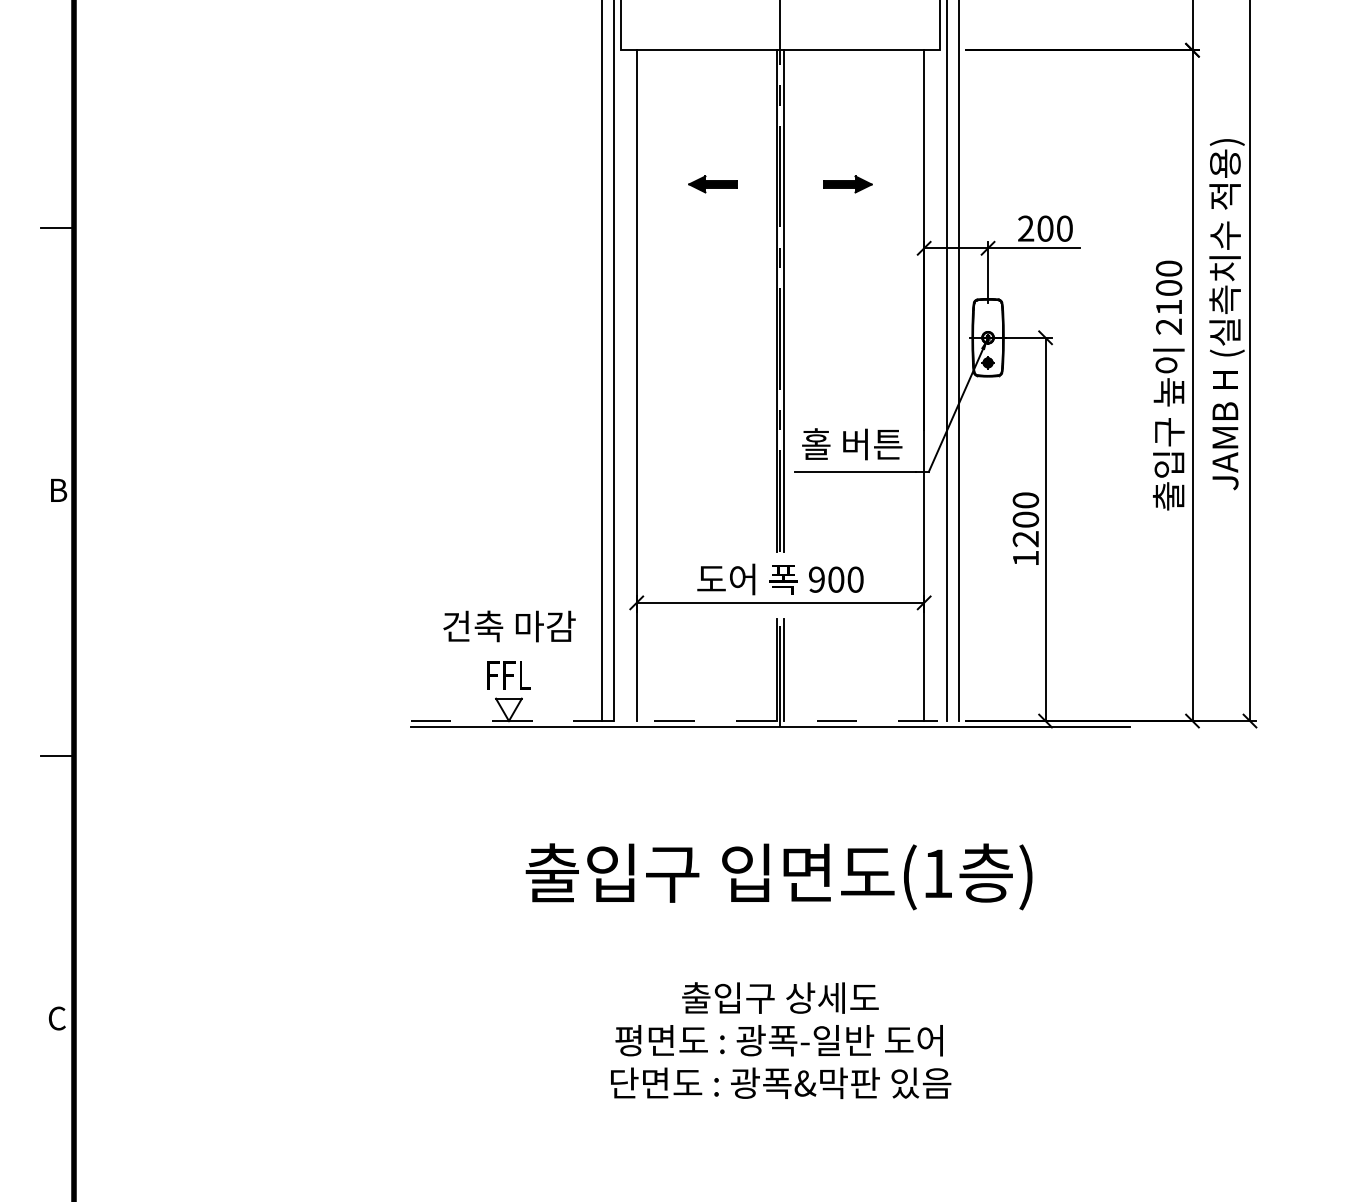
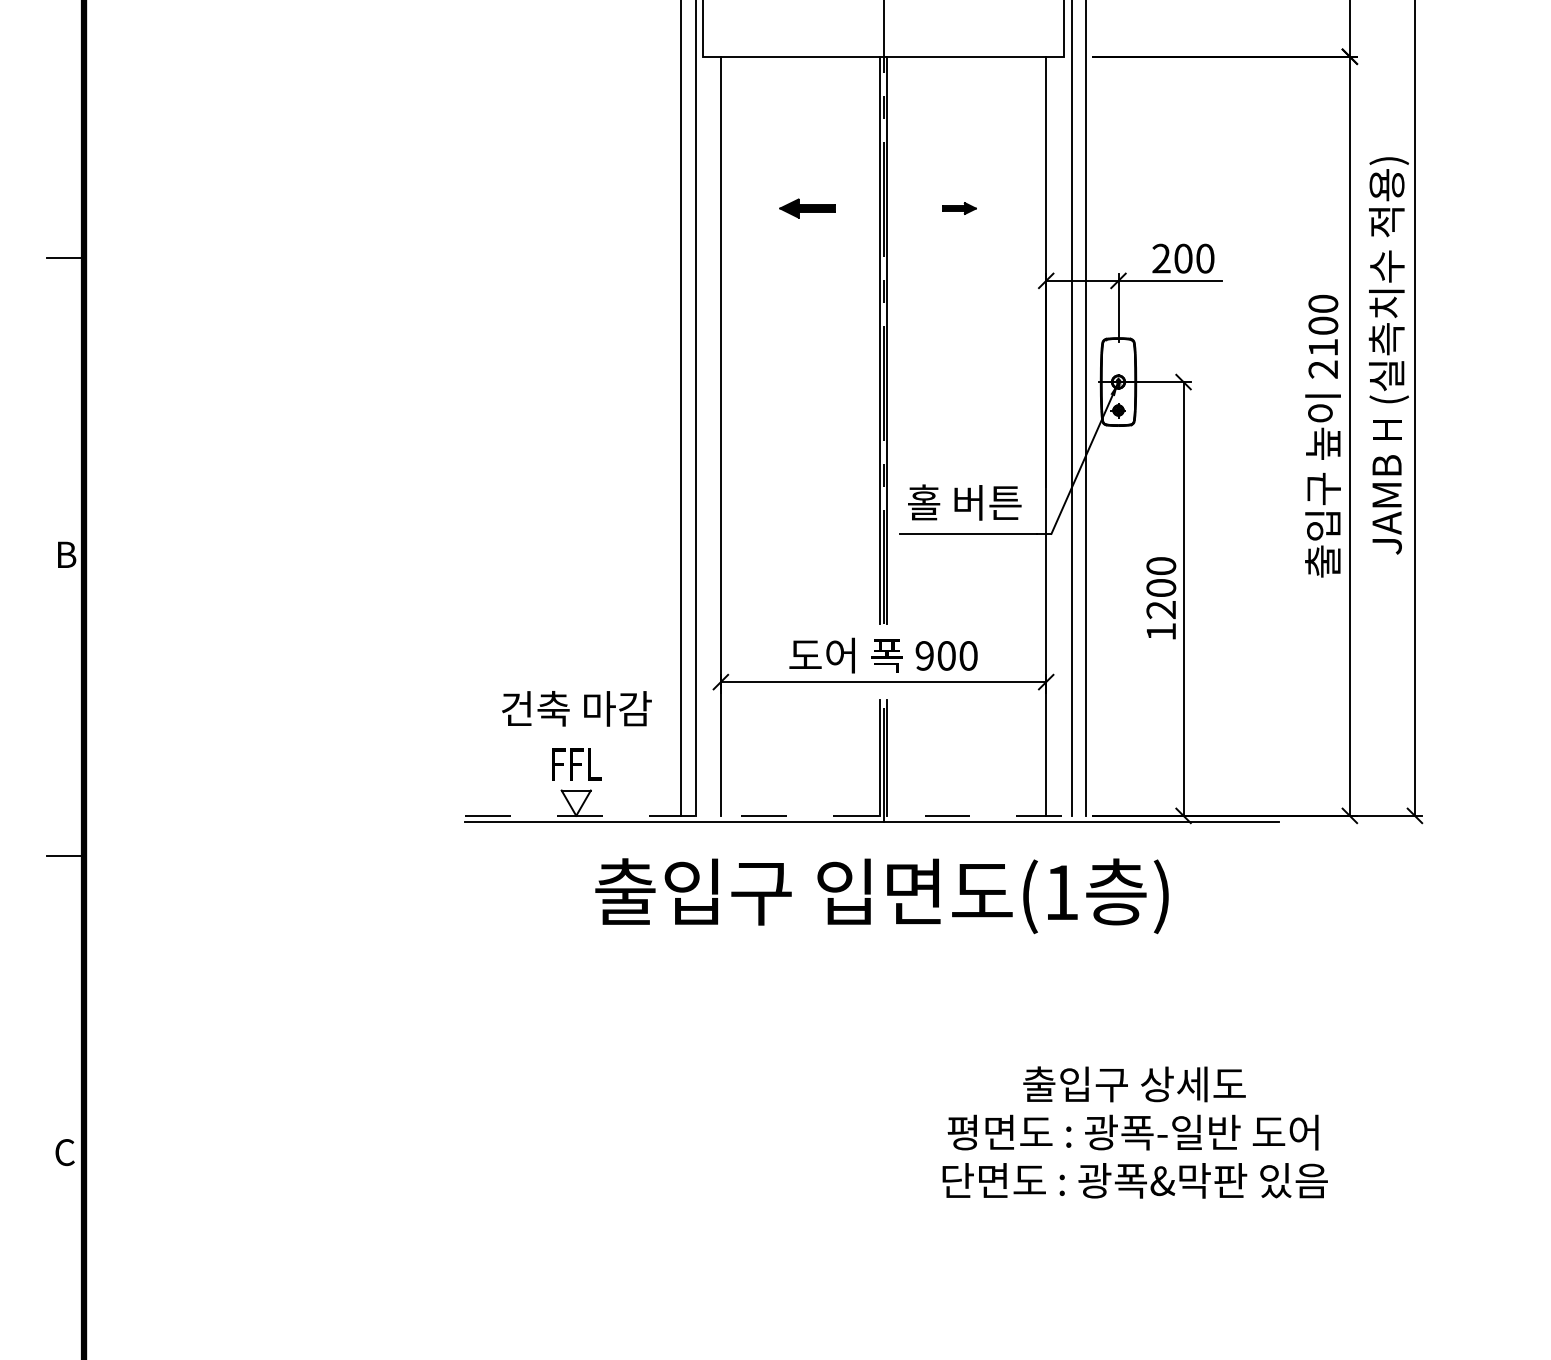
part: (847, 184) -> (959, 208), size x0.6
text: (778, 877) -> (881, 896), moved
text: (780, 1040) -> (1134, 1132), moved

